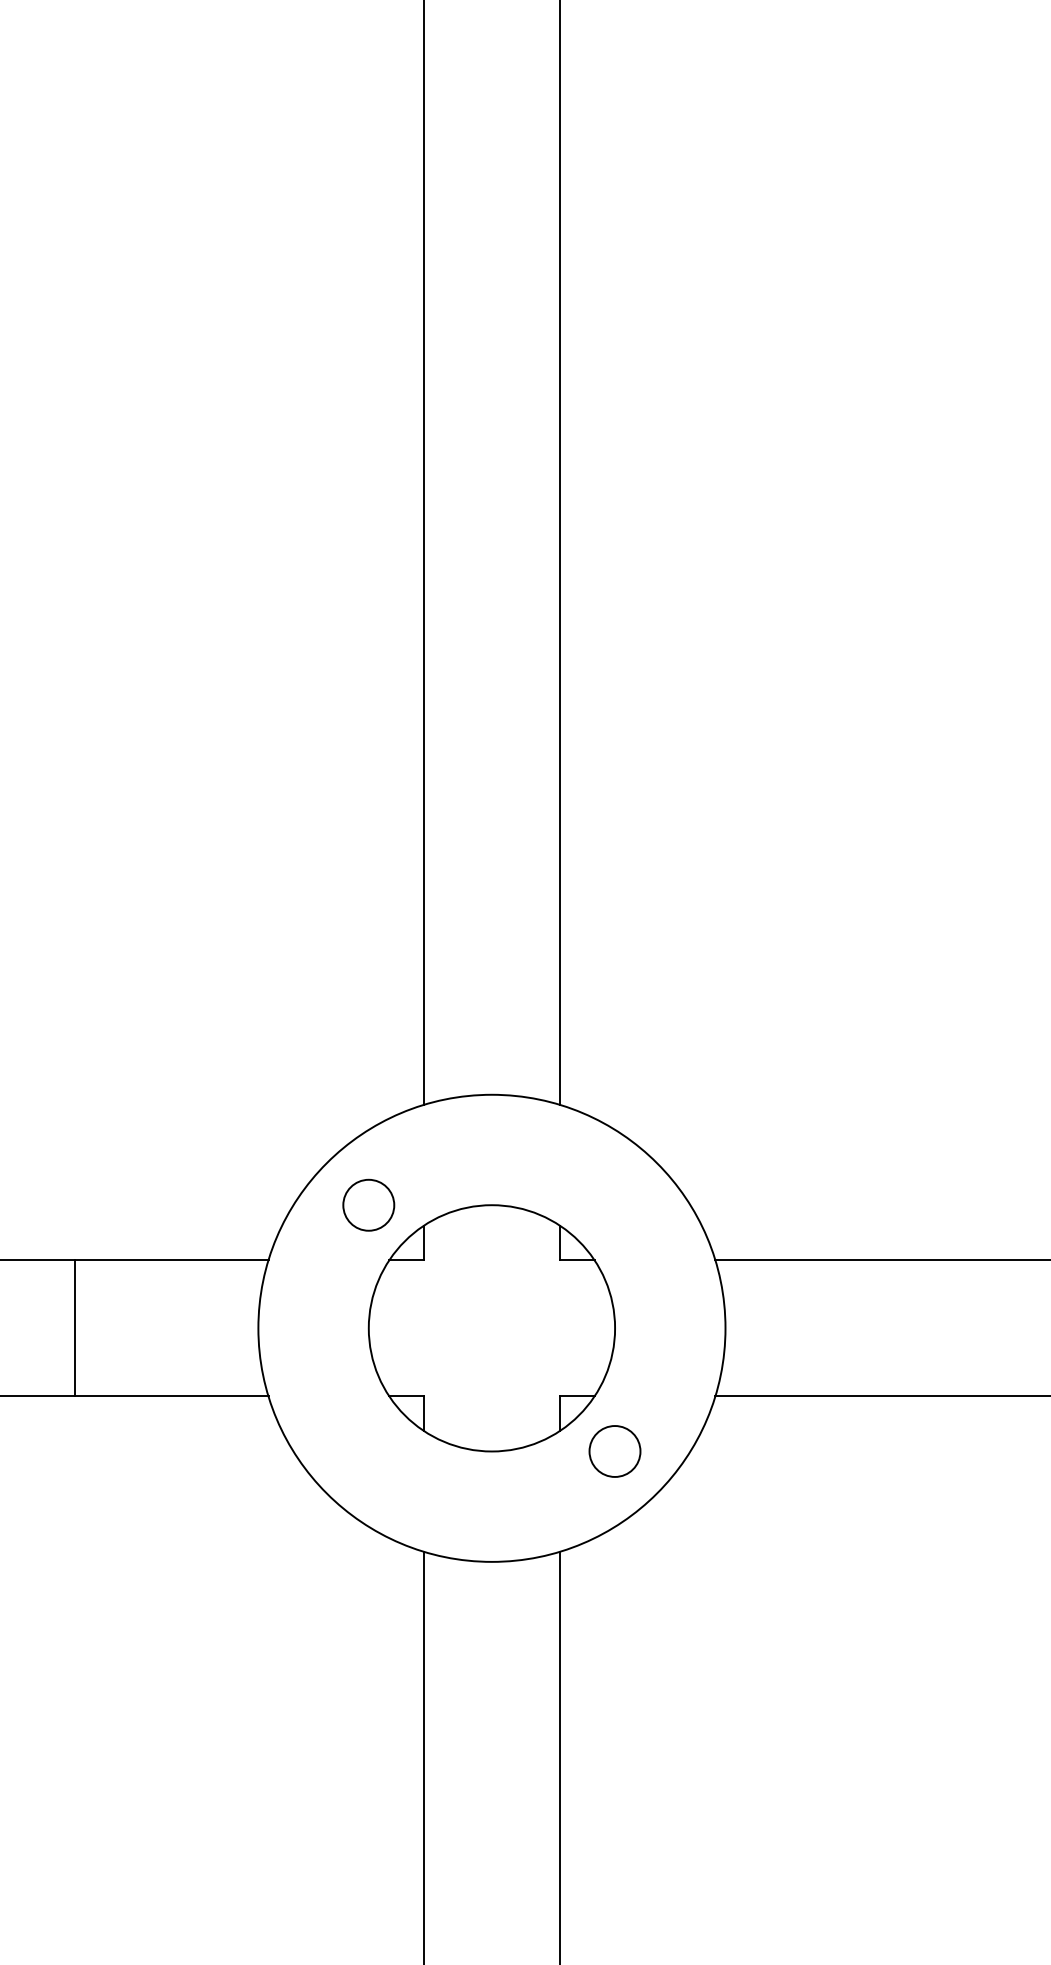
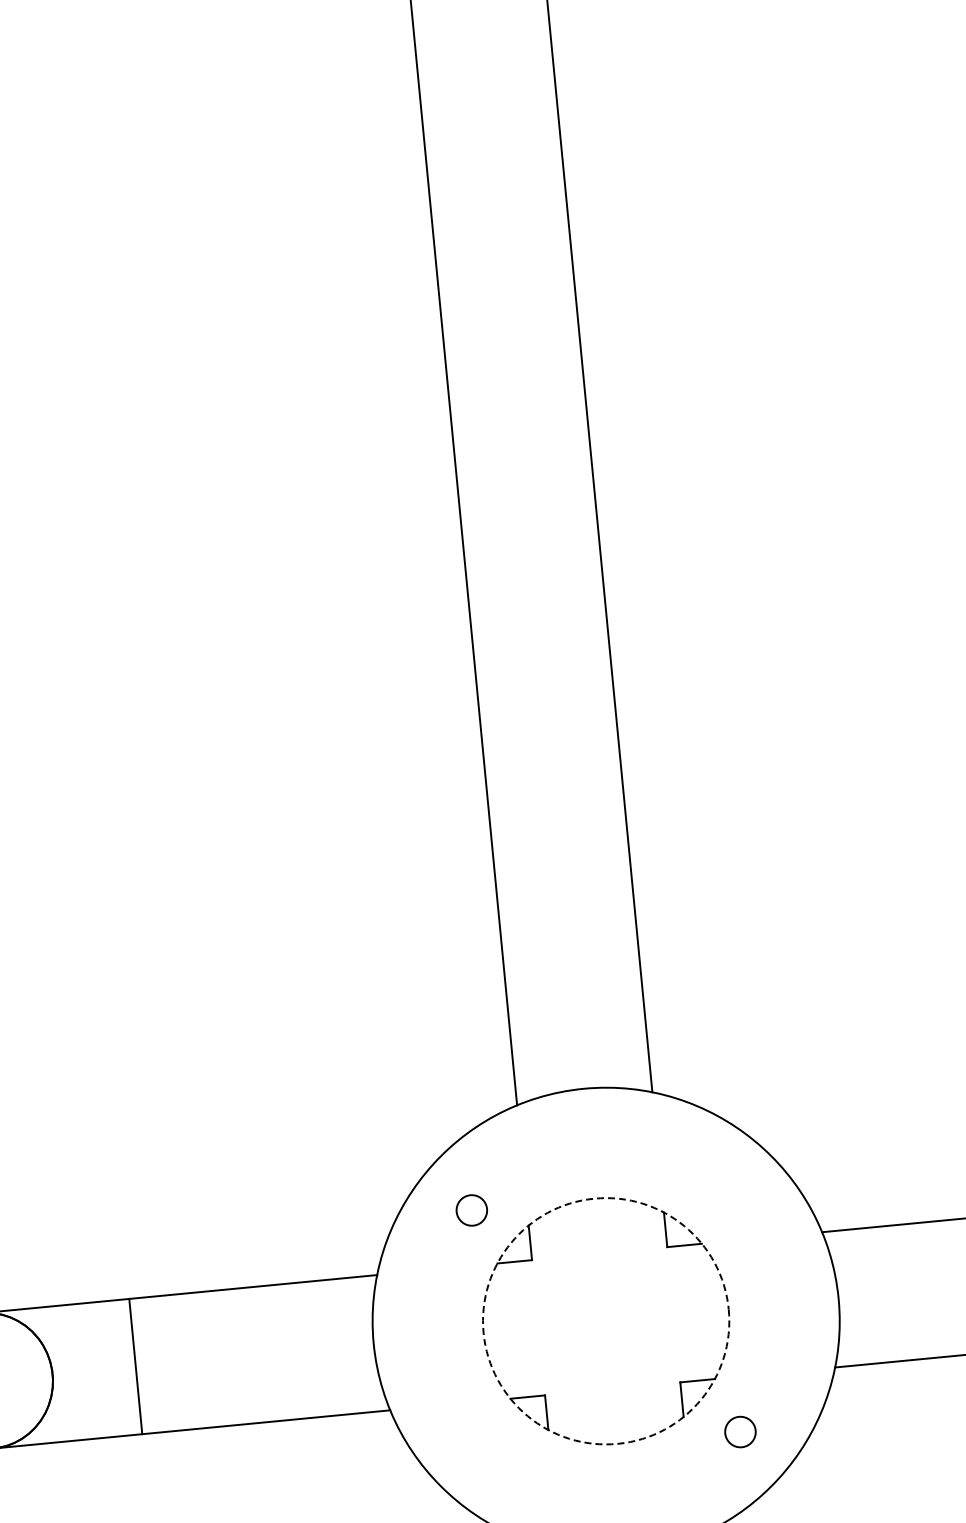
circle: (368, 1204) -> (471, 1209), size x0.6
line: (75, 1328) -> (135, 1366), moved
circle: (491, 1328) -> (605, 1321), solid -> dashed
circle: (614, 1451) -> (739, 1432), size x0.6

